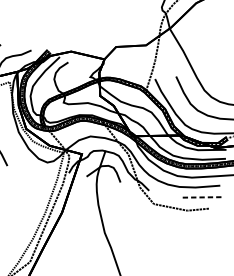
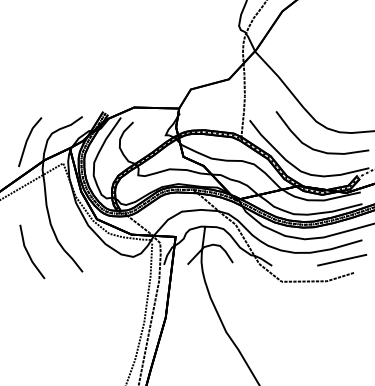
line: (202, 197) -> (342, 260), dashed -> solid

